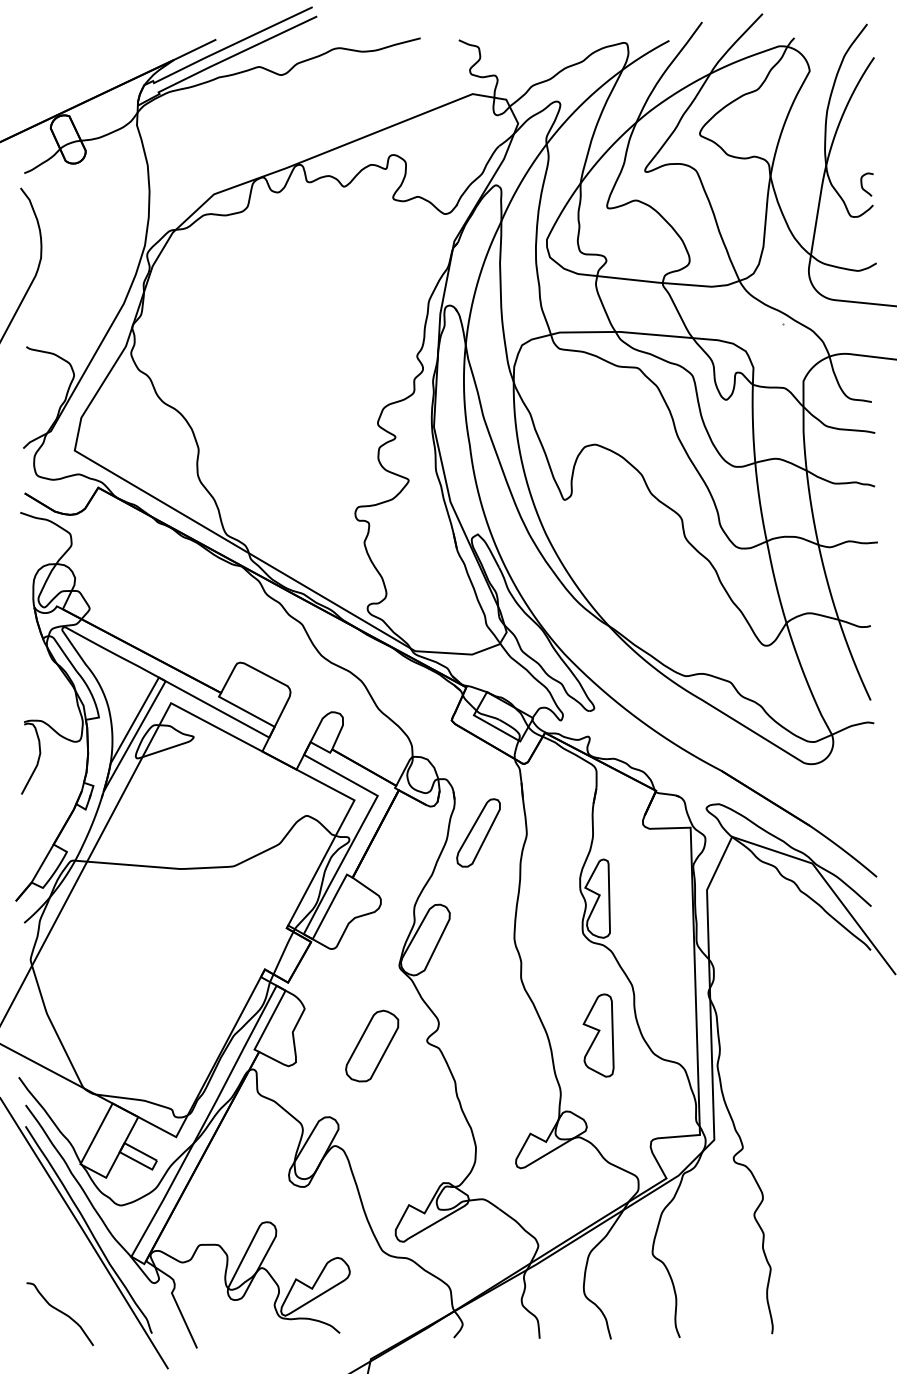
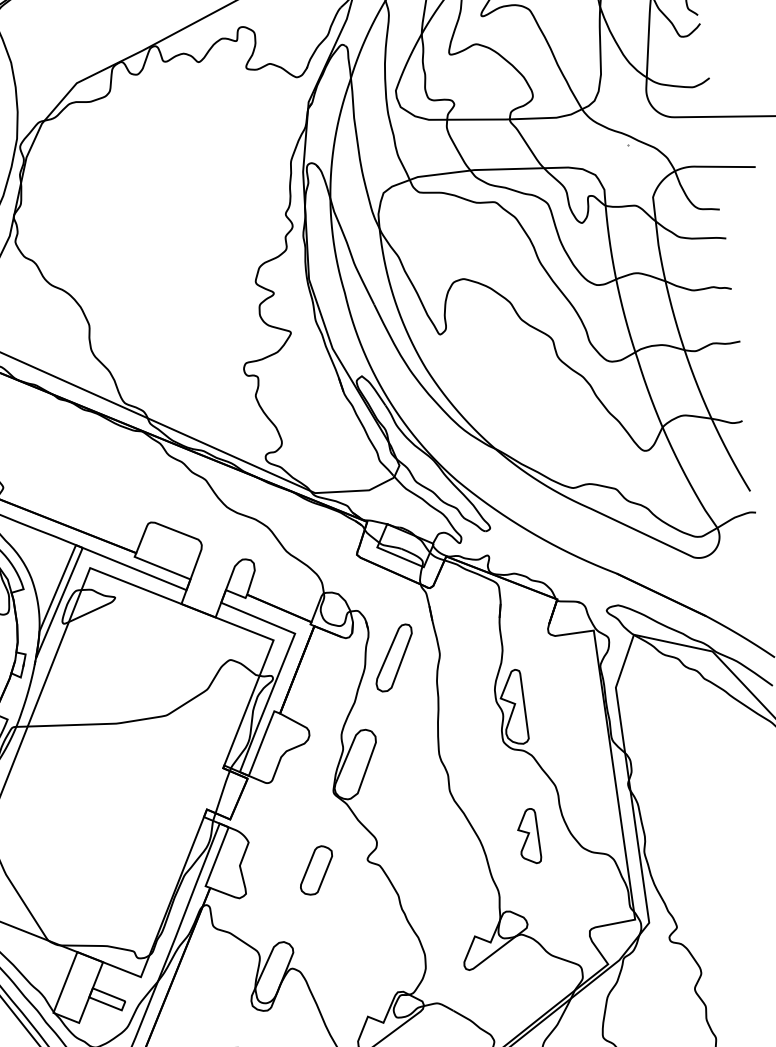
part: (598, 1035) -> (528, 836), size x0.7
part: (372, 1045) -> (316, 869), size x0.7

